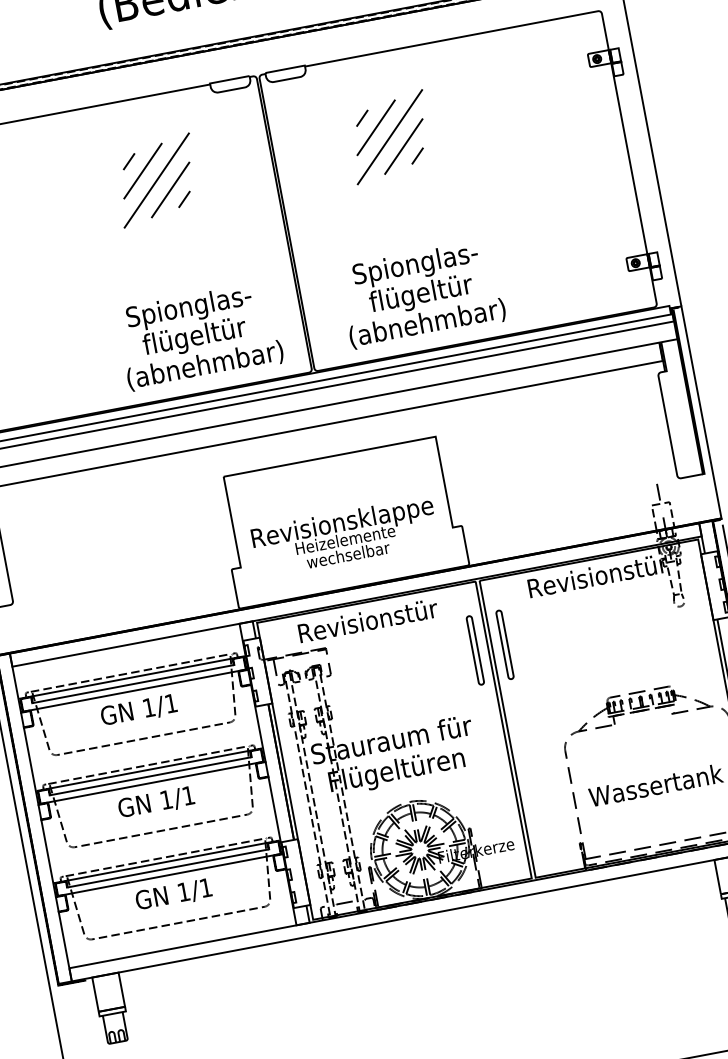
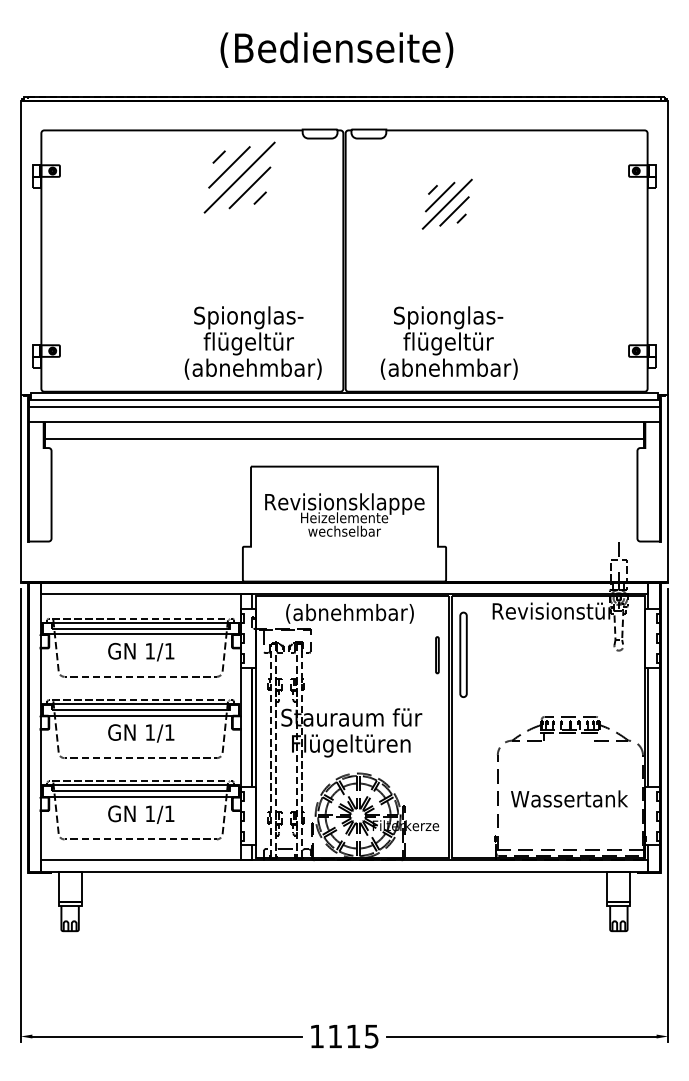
part: (390, 137) -> (447, 204), size x0.7
part: (156, 180) -> (239, 177), moved
text: (344, 535) -> (344, 514), moved
text: (366, 622) -> (349, 613), Revisionstür -> (abnehmbar)
part: (505, 645) -> (463, 655), size x1.4
part: (475, 650) -> (437, 655), size x0.6

